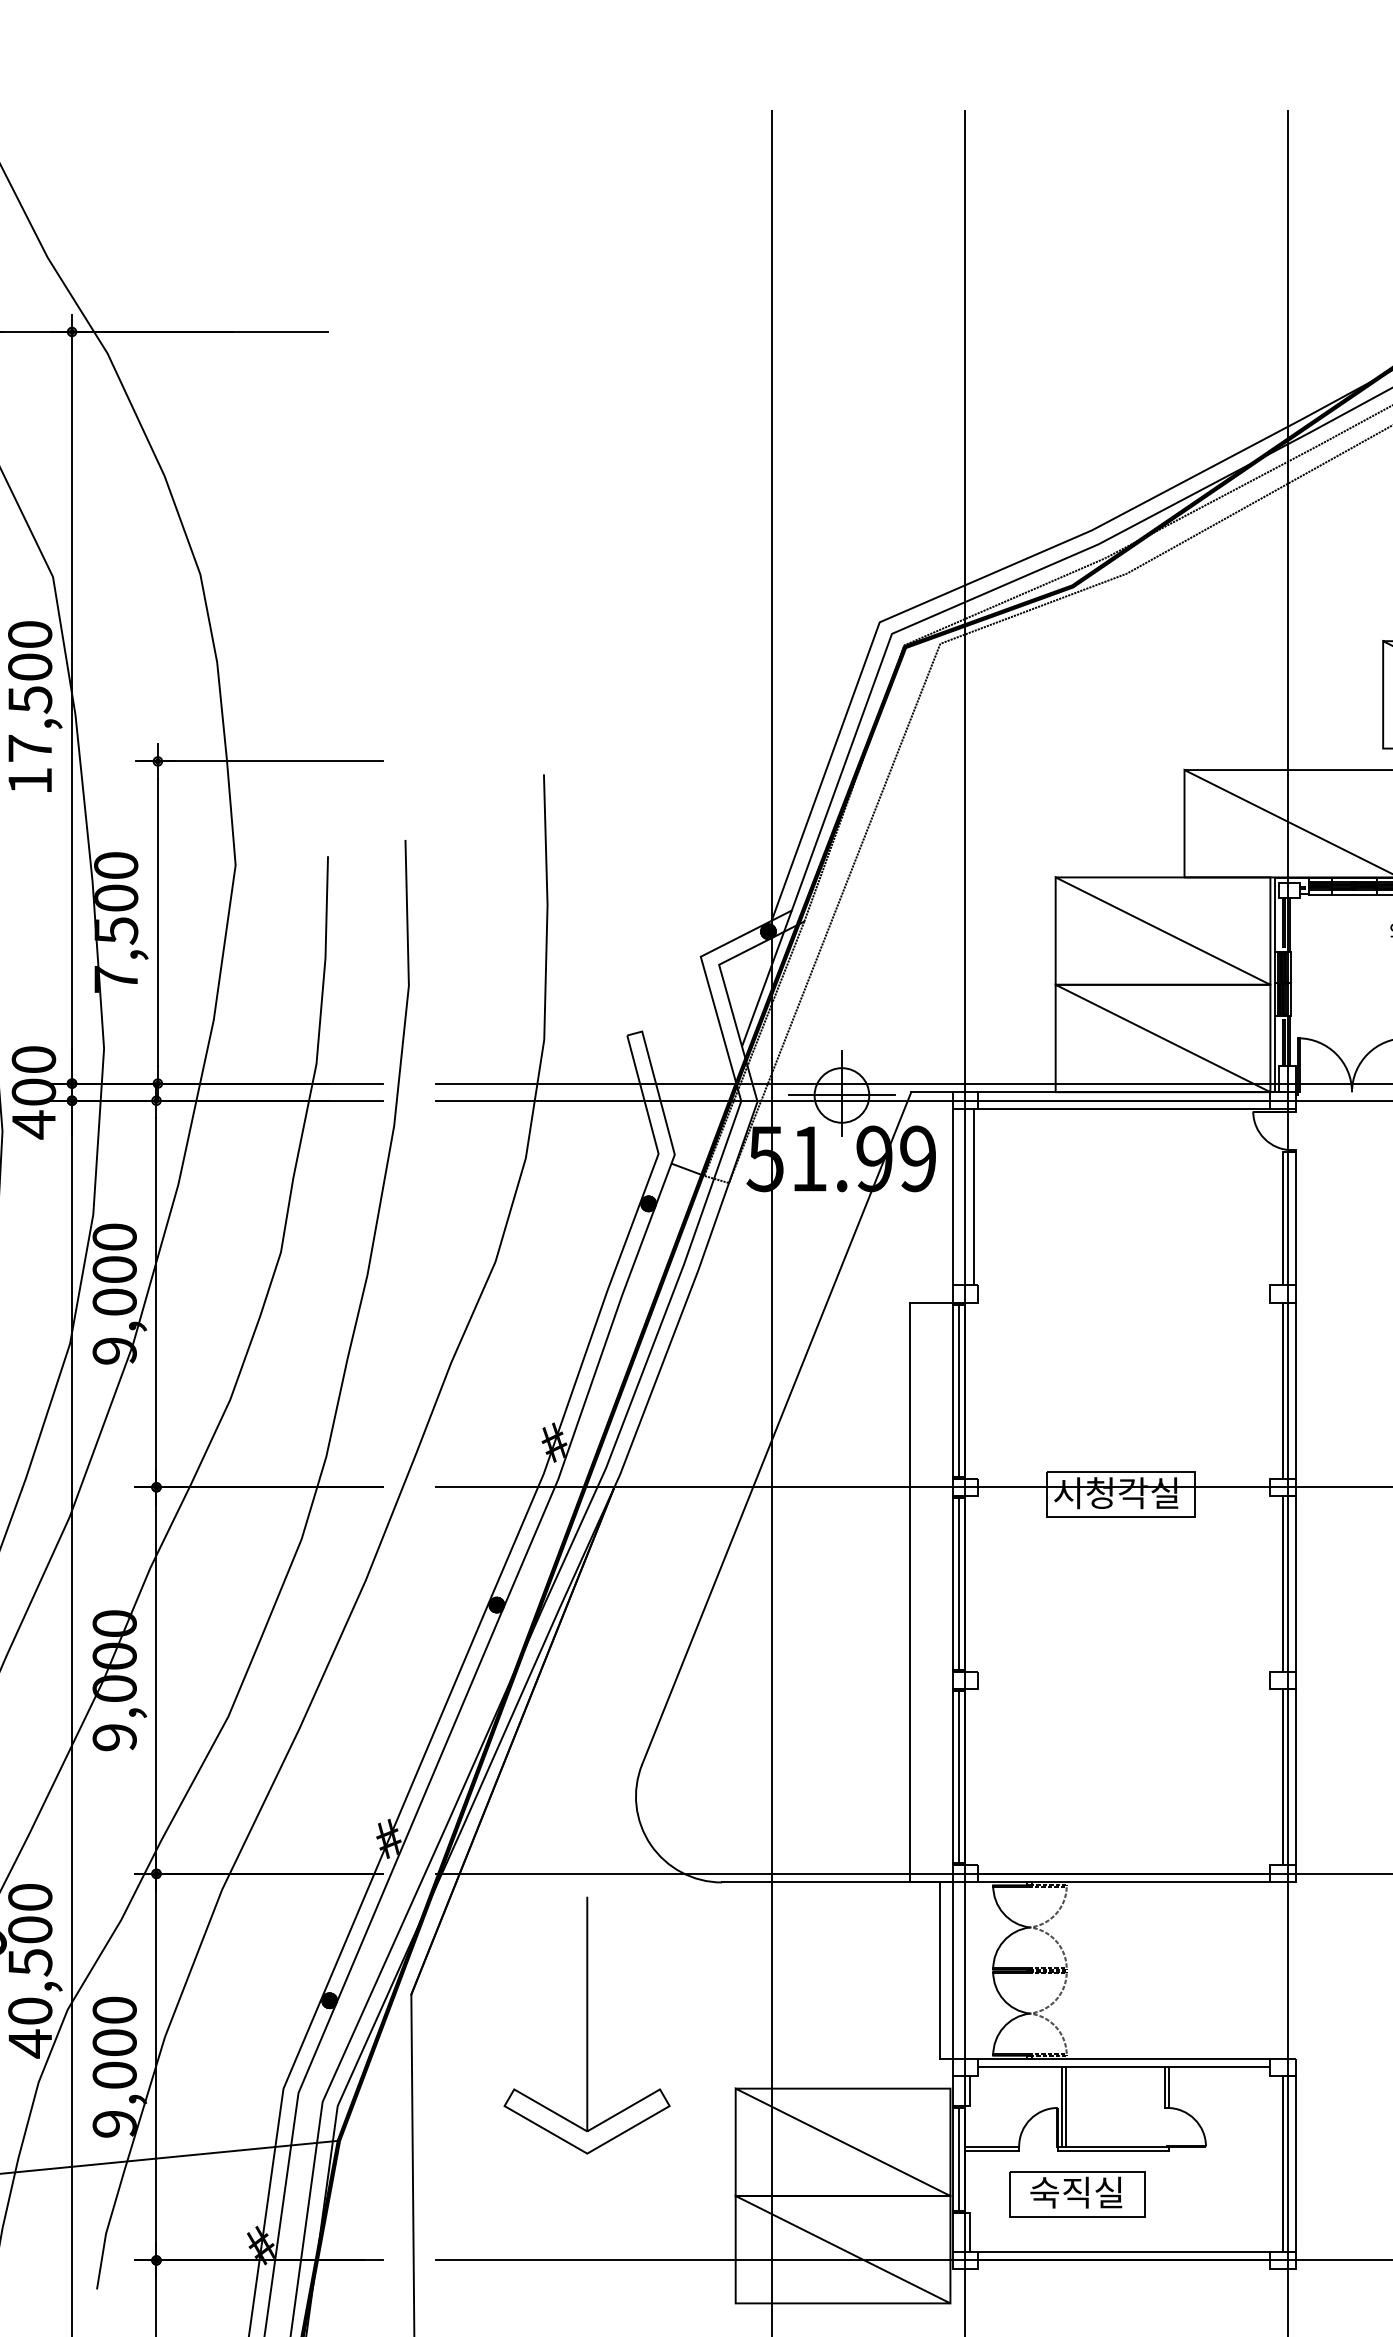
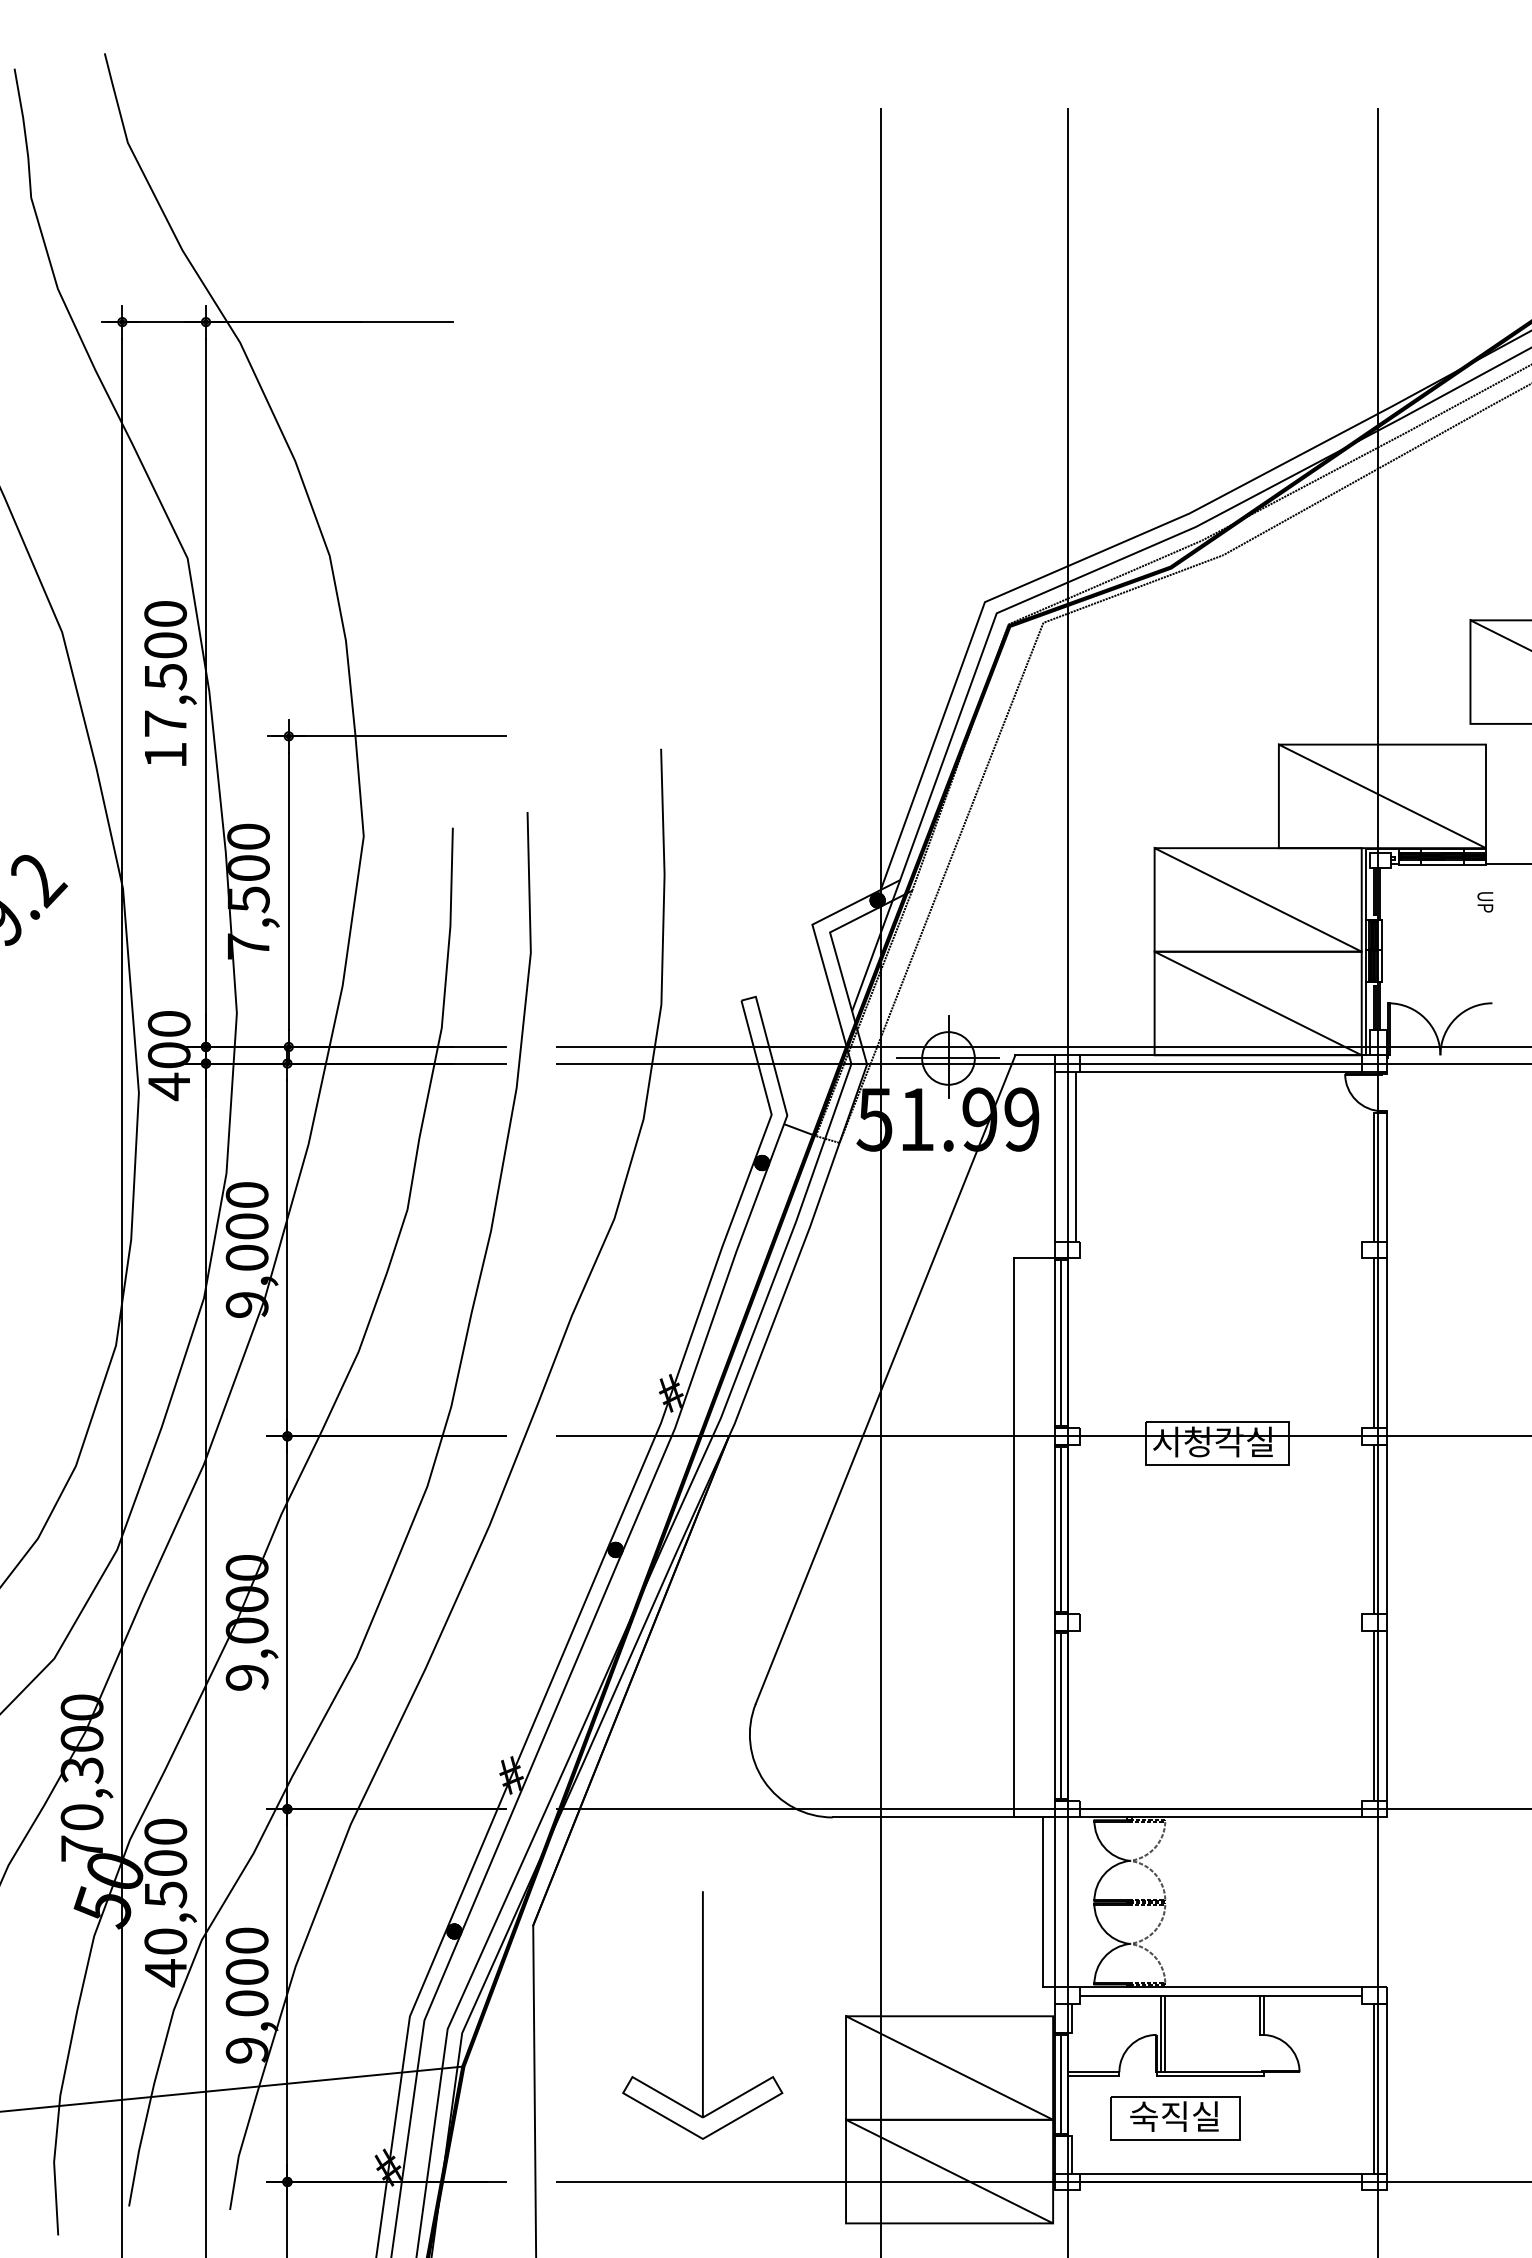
curve: (586, 2025) -> (702, 2015), moved

